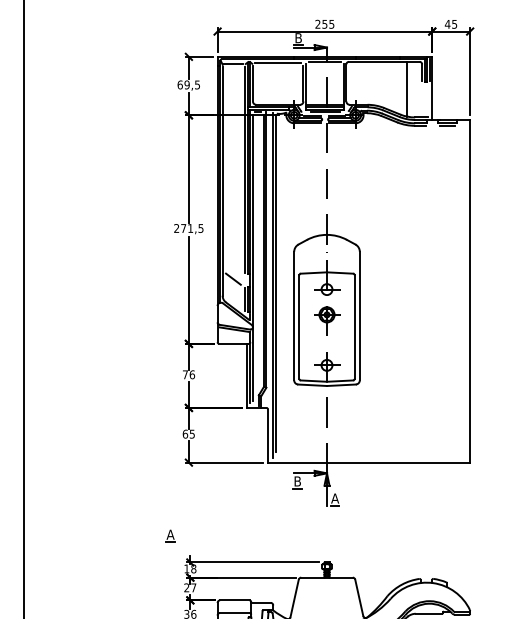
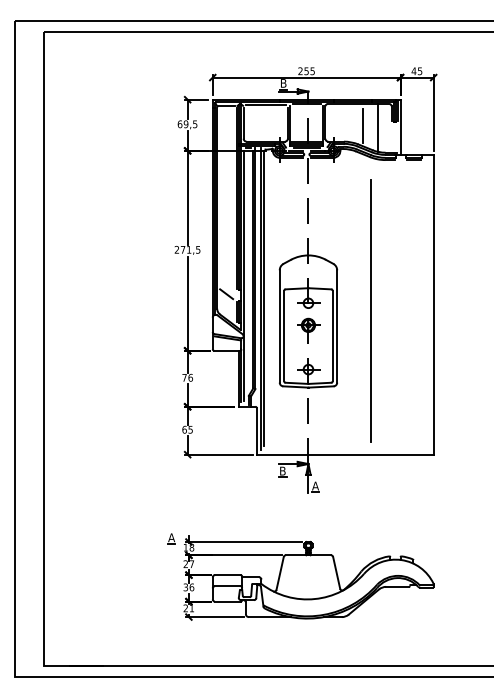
line: (389, 86) -> (363, 125), added
line: (397, 297) -> (370, 310), added
part: (170, 535) -> (171, 538), moved

